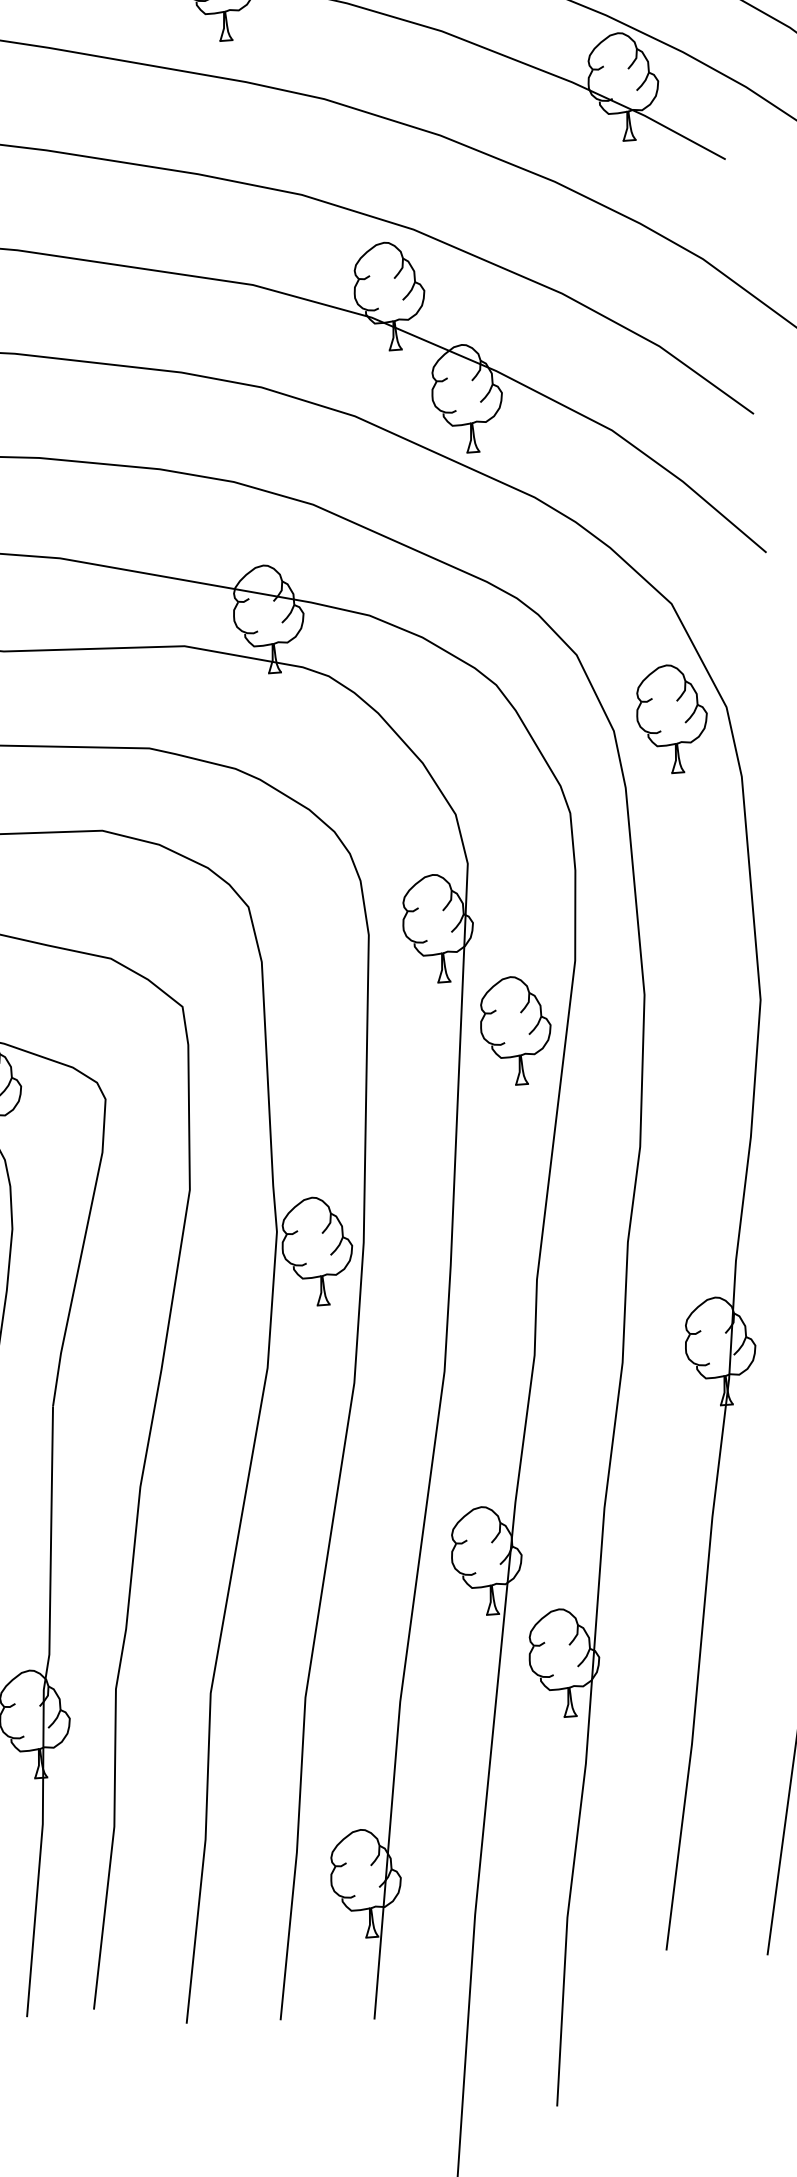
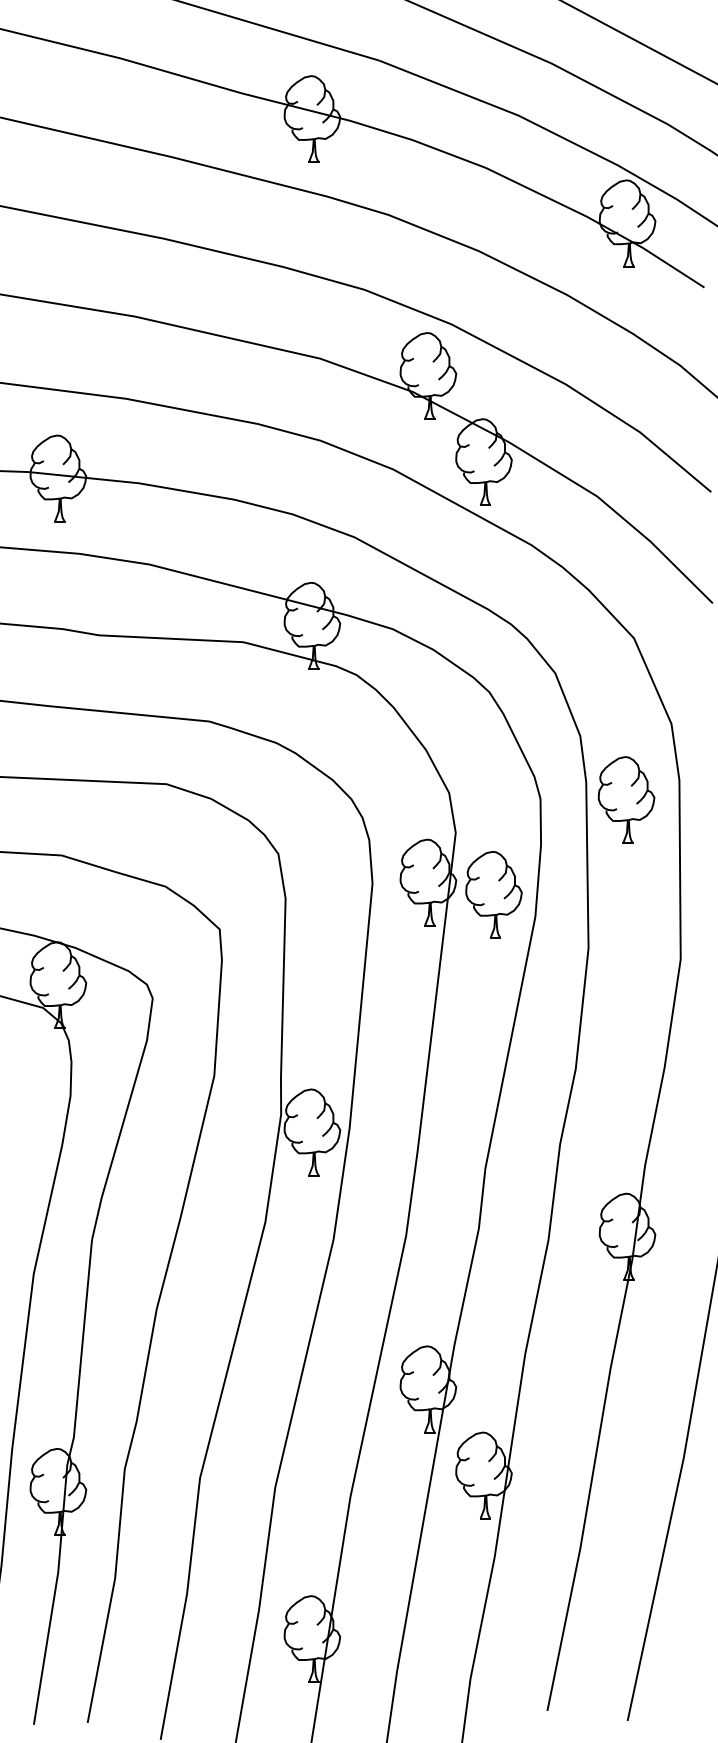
part: (672, 718) -> (626, 799), moved
part: (515, 1030) -> (493, 894), moved

